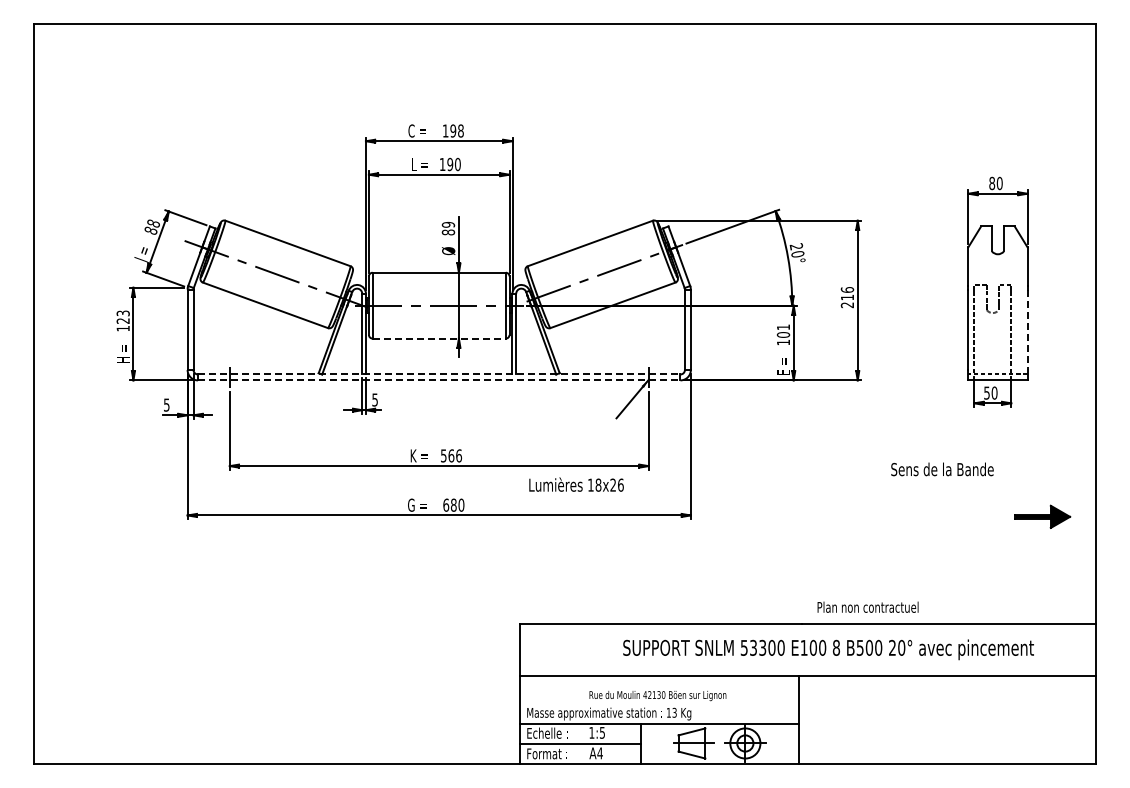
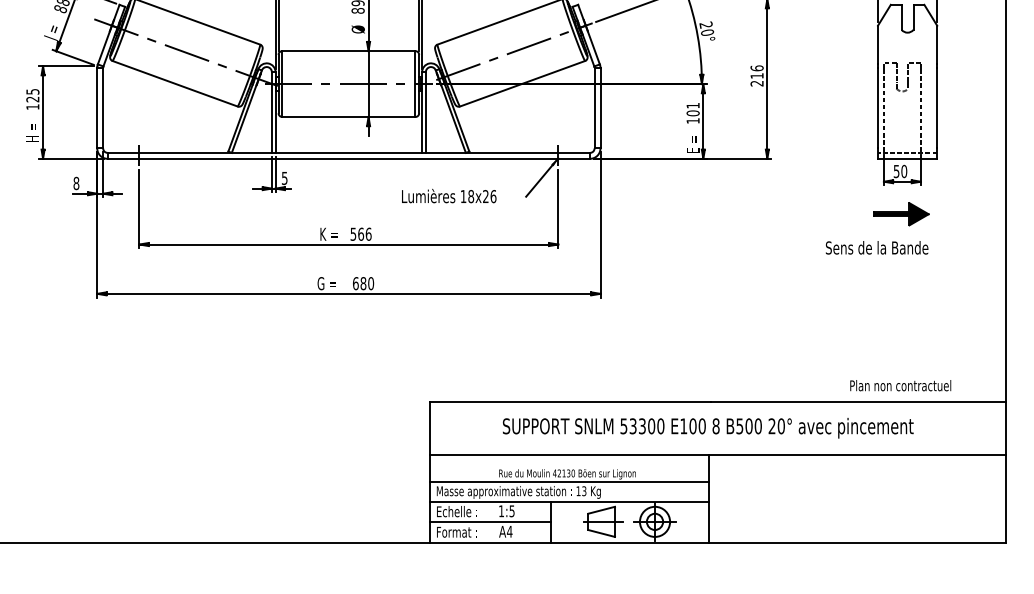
text: (122, 312) -> (32, 90), 123 -> 125
line: (1027, 330) -> (937, 108), dashed -> solid
line: (439, 338) -> (349, 116), dashed -> solid
line: (439, 374) -> (349, 152), dashed -> solid
line: (439, 380) -> (349, 158), dashed -> solid
text: (166, 404) -> (76, 182), 5 -> 8
text: (942, 469) -> (877, 247), moved
text: (576, 484) -> (449, 195), moved
part: (1042, 516) -> (901, 213), moved
text: (867, 606) -> (900, 384), moved
text: (828, 649) -> (708, 427), moved
line: (659, 703) -> (569, 481), added

